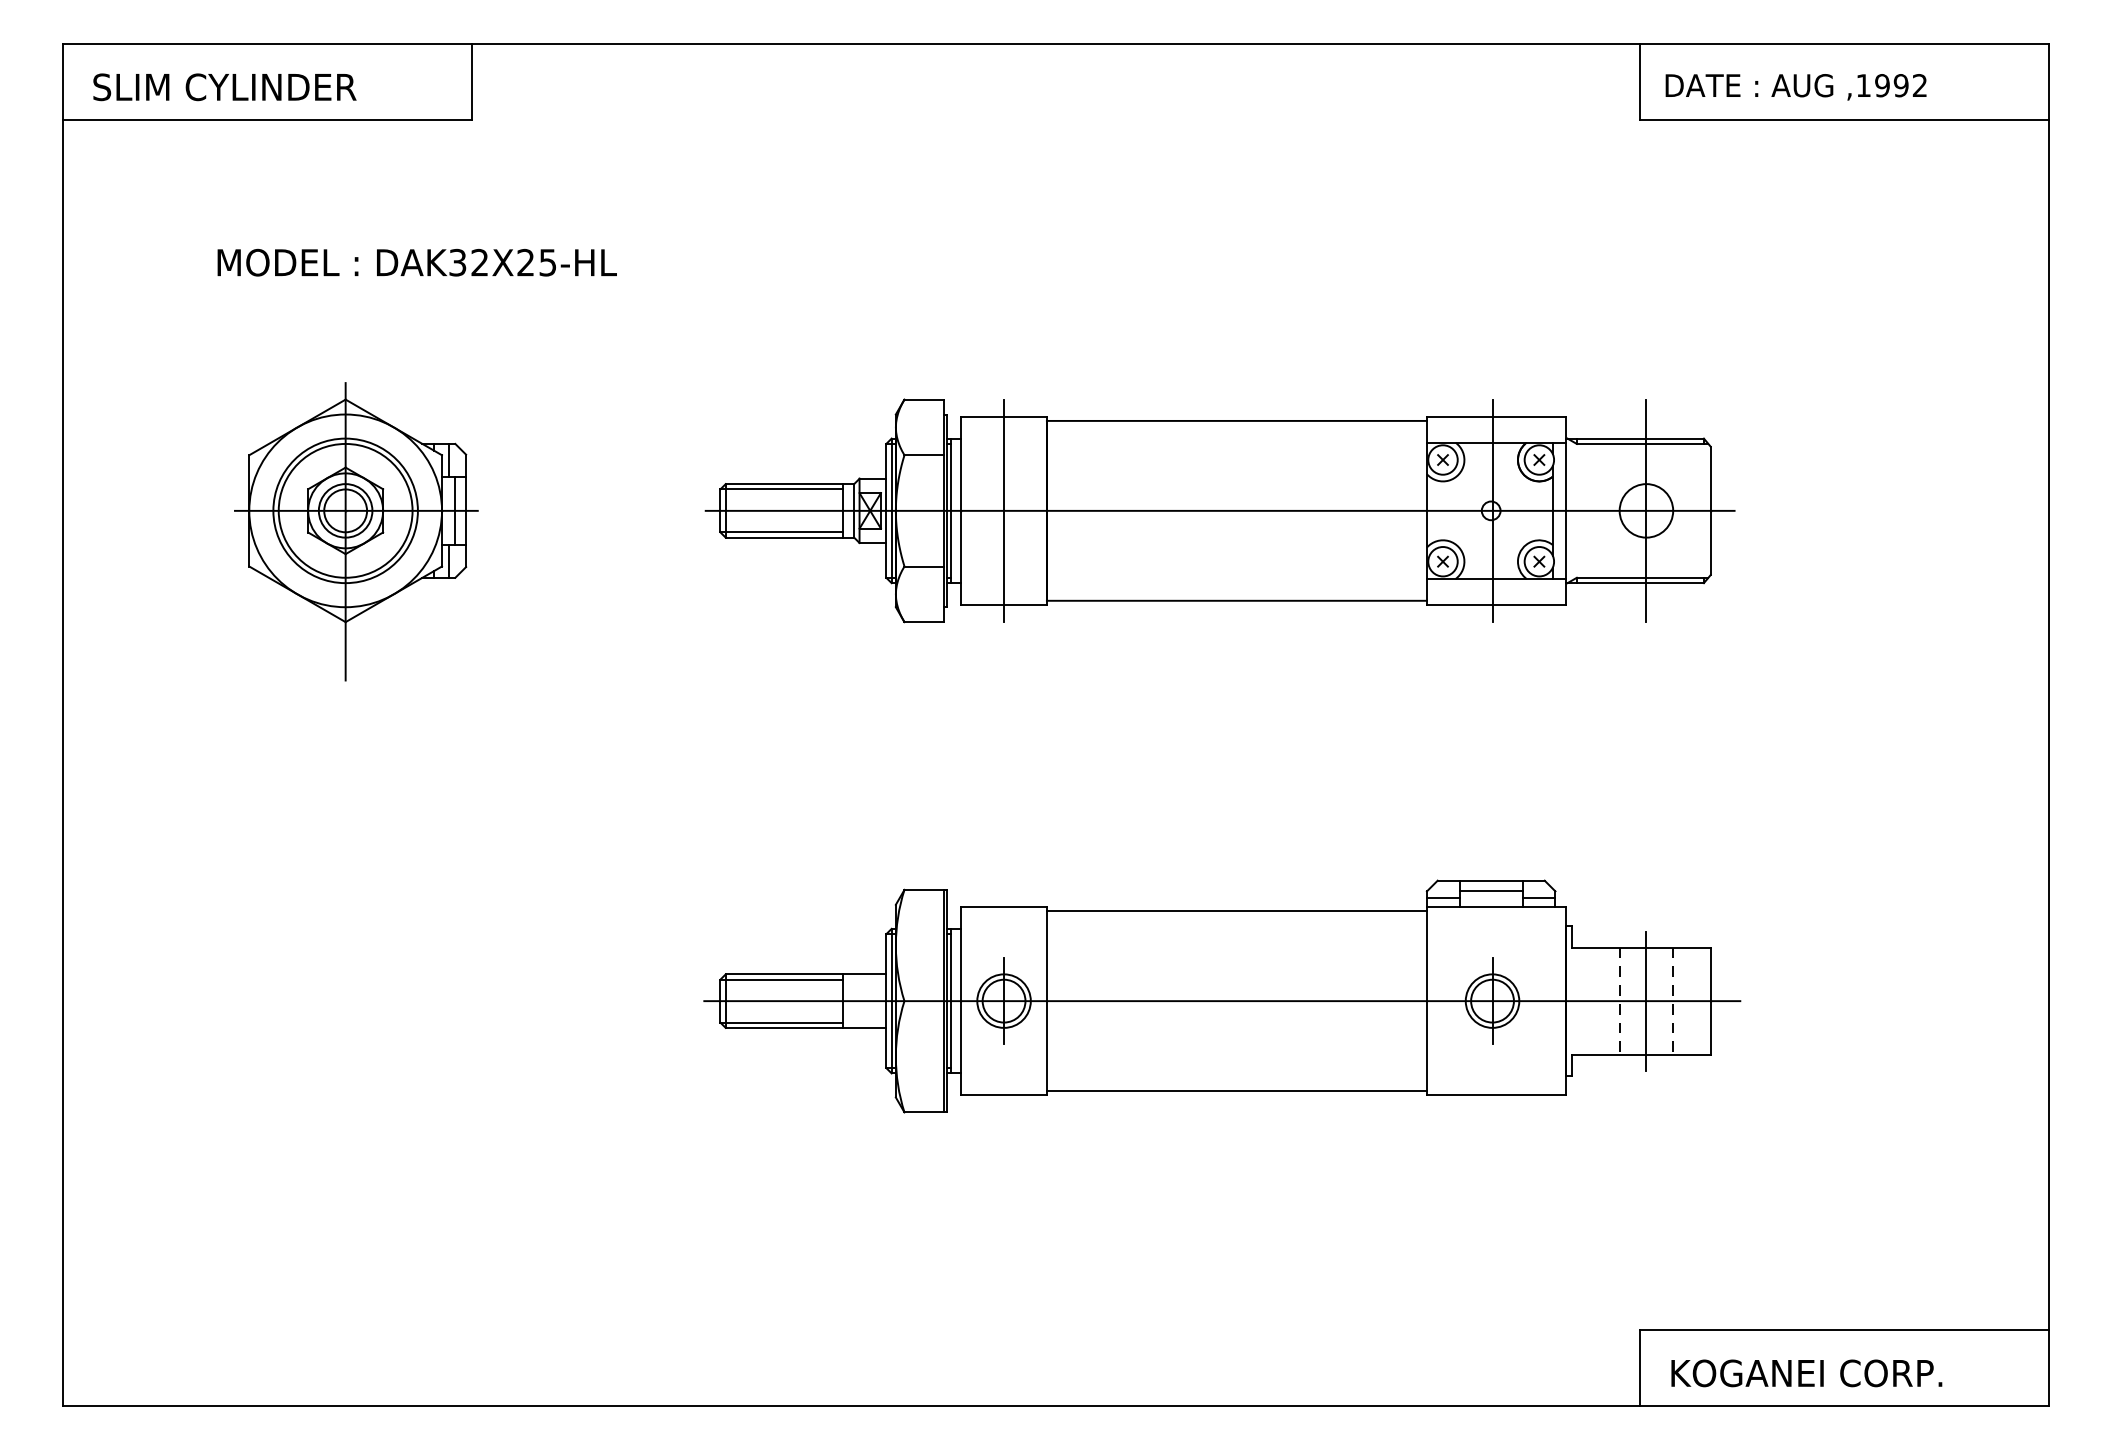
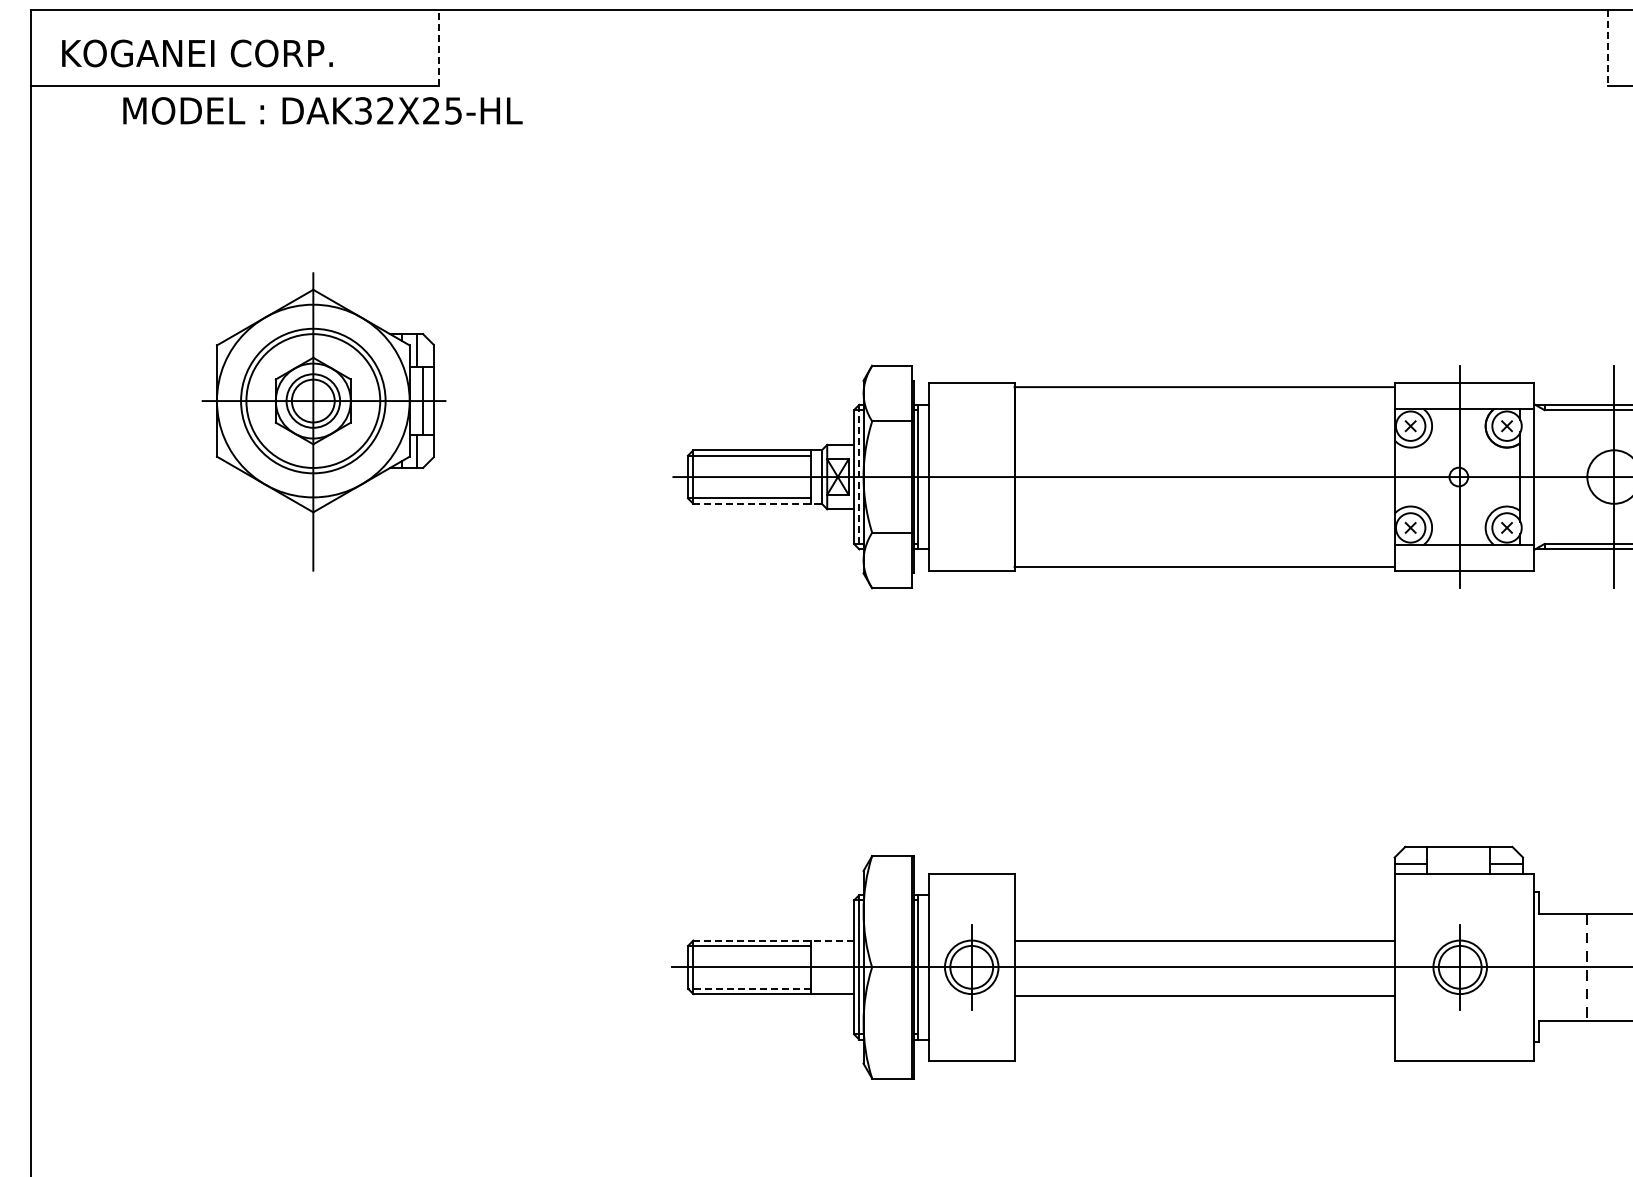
line: (471, 81) -> (439, 47), solid -> dashed
line: (1640, 82) -> (1608, 48), solid -> dashed
text: (229, 87) -> (197, 53), SLIM CYLINDER -> KOGANEI CORP.
text: (416, 262) -> (322, 110), moved
line: (1004, 510) -> (972, 476), removed
line: (891, 511) -> (859, 477), solid -> dashed
part: (356, 531) -> (324, 421), moved
line: (790, 537) -> (758, 503), solid -> dashed
line: (1490, 891) -> (1458, 857), removed
line: (1236, 911) -> (1204, 941), moved
line: (805, 974) -> (773, 940), solid -> dashed
line: (1646, 1000) -> (1614, 966), removed
line: (781, 1022) -> (749, 988), solid -> dashed
line: (1236, 1091) -> (1204, 996), moved

